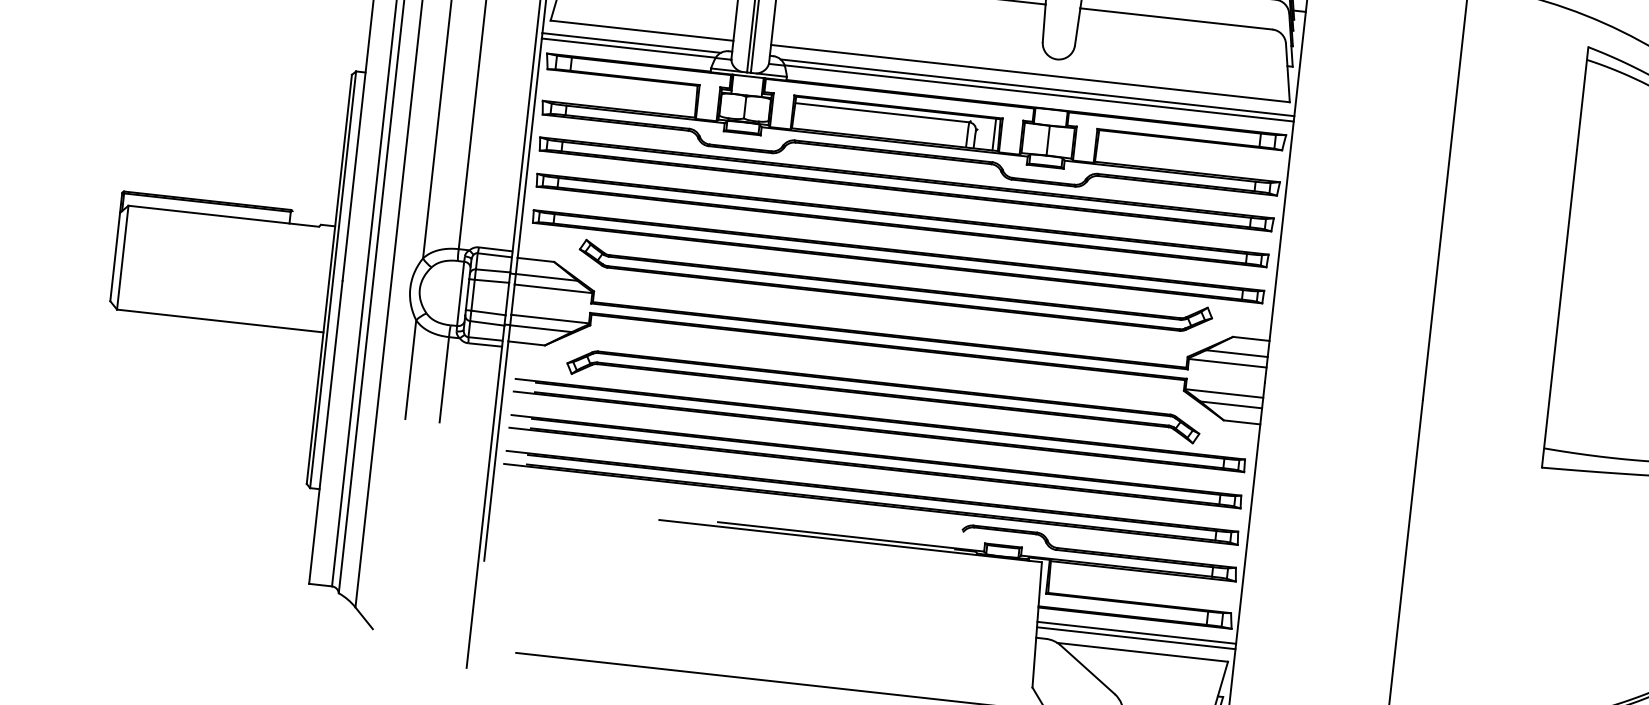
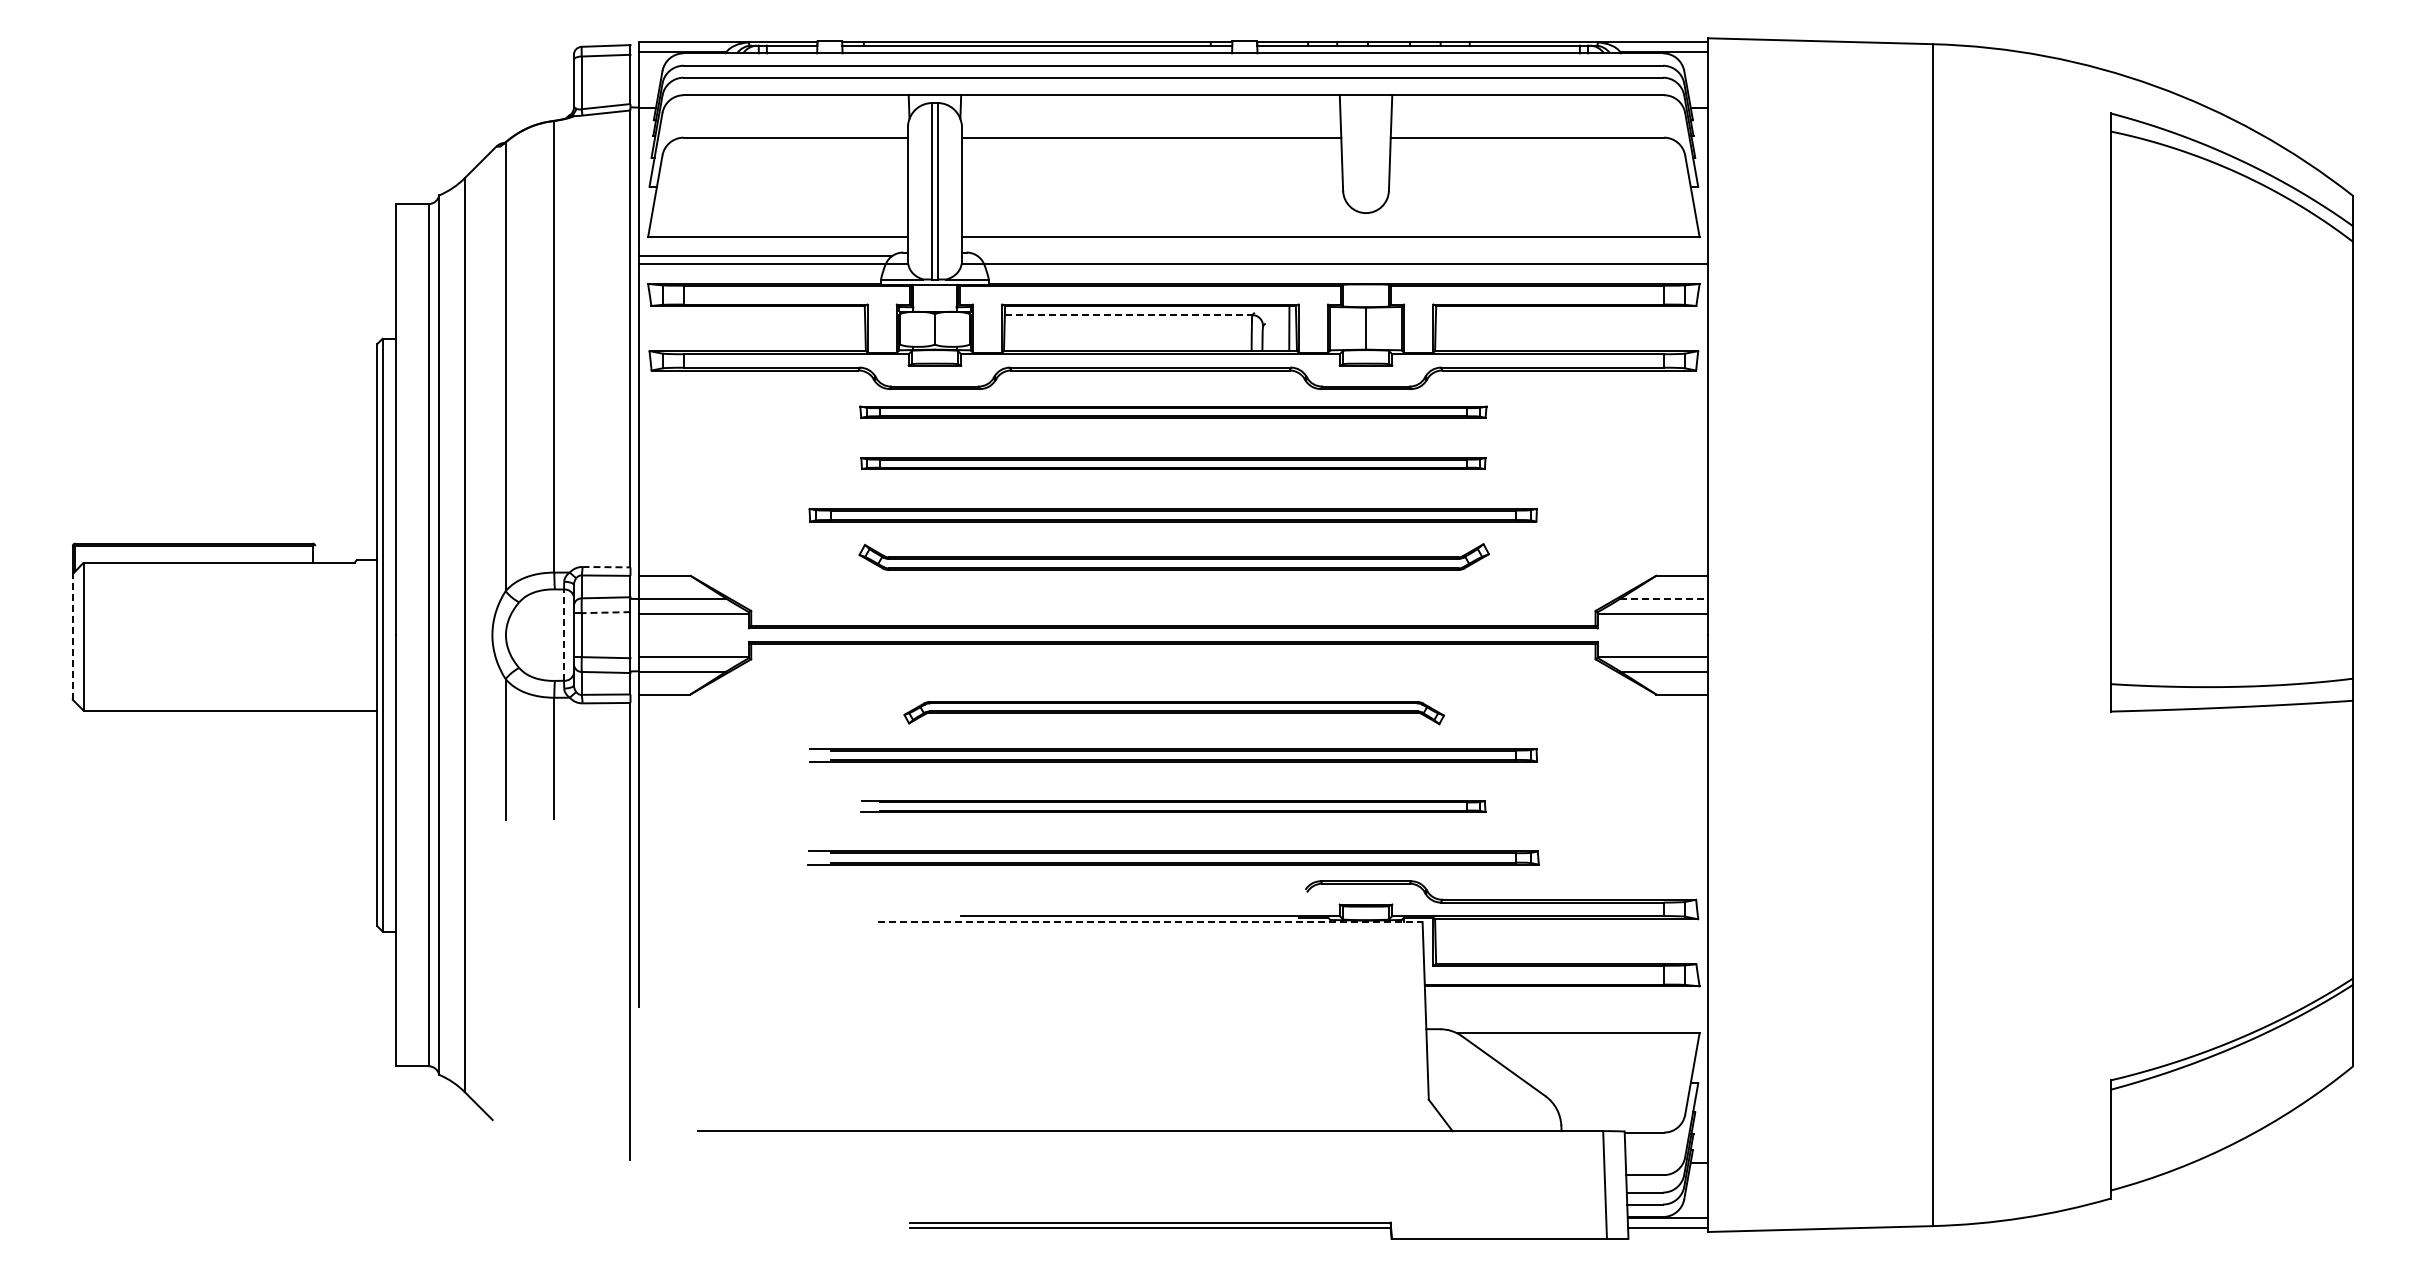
line: (1037, 88) -> (1342, 256), removed
line: (882, 112) -> (1128, 315), solid -> dashed
part: (906, 183) -> (1173, 411), size x0.6
part: (902, 220) -> (1173, 463), size x0.6
line: (495, 249) -> (605, 567), solid -> dashed
part: (897, 256) -> (1172, 515), size x0.7
line: (114, 257) -> (72, 637), solid -> dashed
line: (491, 281) -> (605, 612), solid -> dashed
part: (895, 285) -> (1173, 556), size x0.7
line: (460, 294) -> (564, 635), solid -> dashed
line: (1237, 353) -> (1664, 598), solid -> dashed
part: (883, 395) -> (1173, 712), size x0.6
part: (879, 425) -> (1173, 755), size x0.7
part: (875, 461) -> (1173, 806), size x0.6
part: (871, 497) -> (1173, 857), size x0.7
line: (850, 541) -> (1150, 922), solid -> dashed
line: (1136, 632) -> (1566, 1006), removed
line: (1135, 638) -> (1566, 1014), removed

